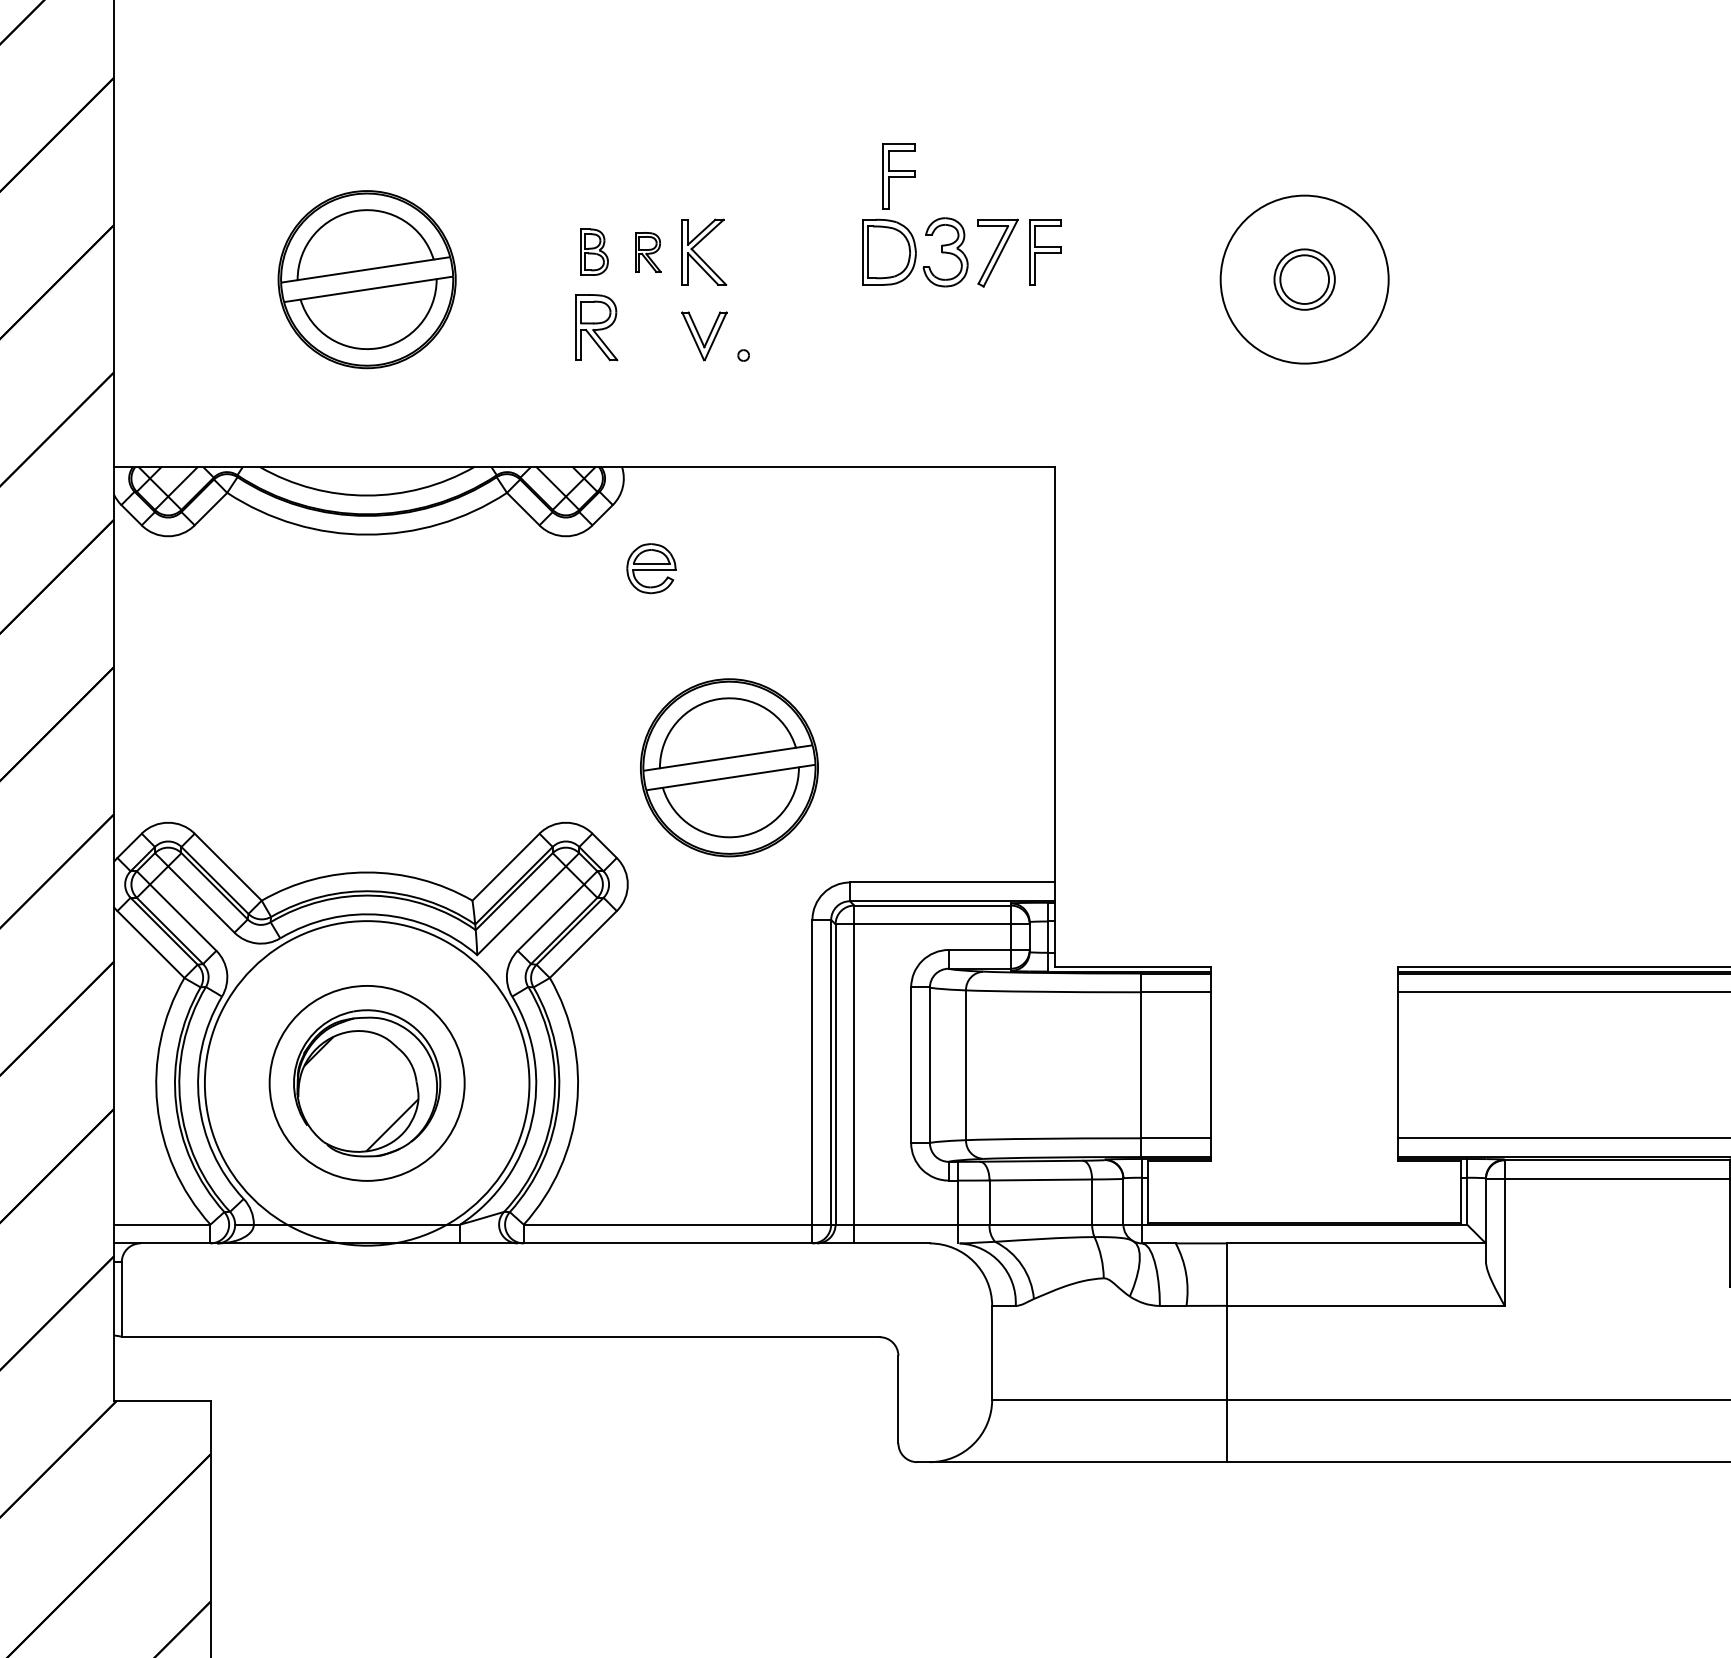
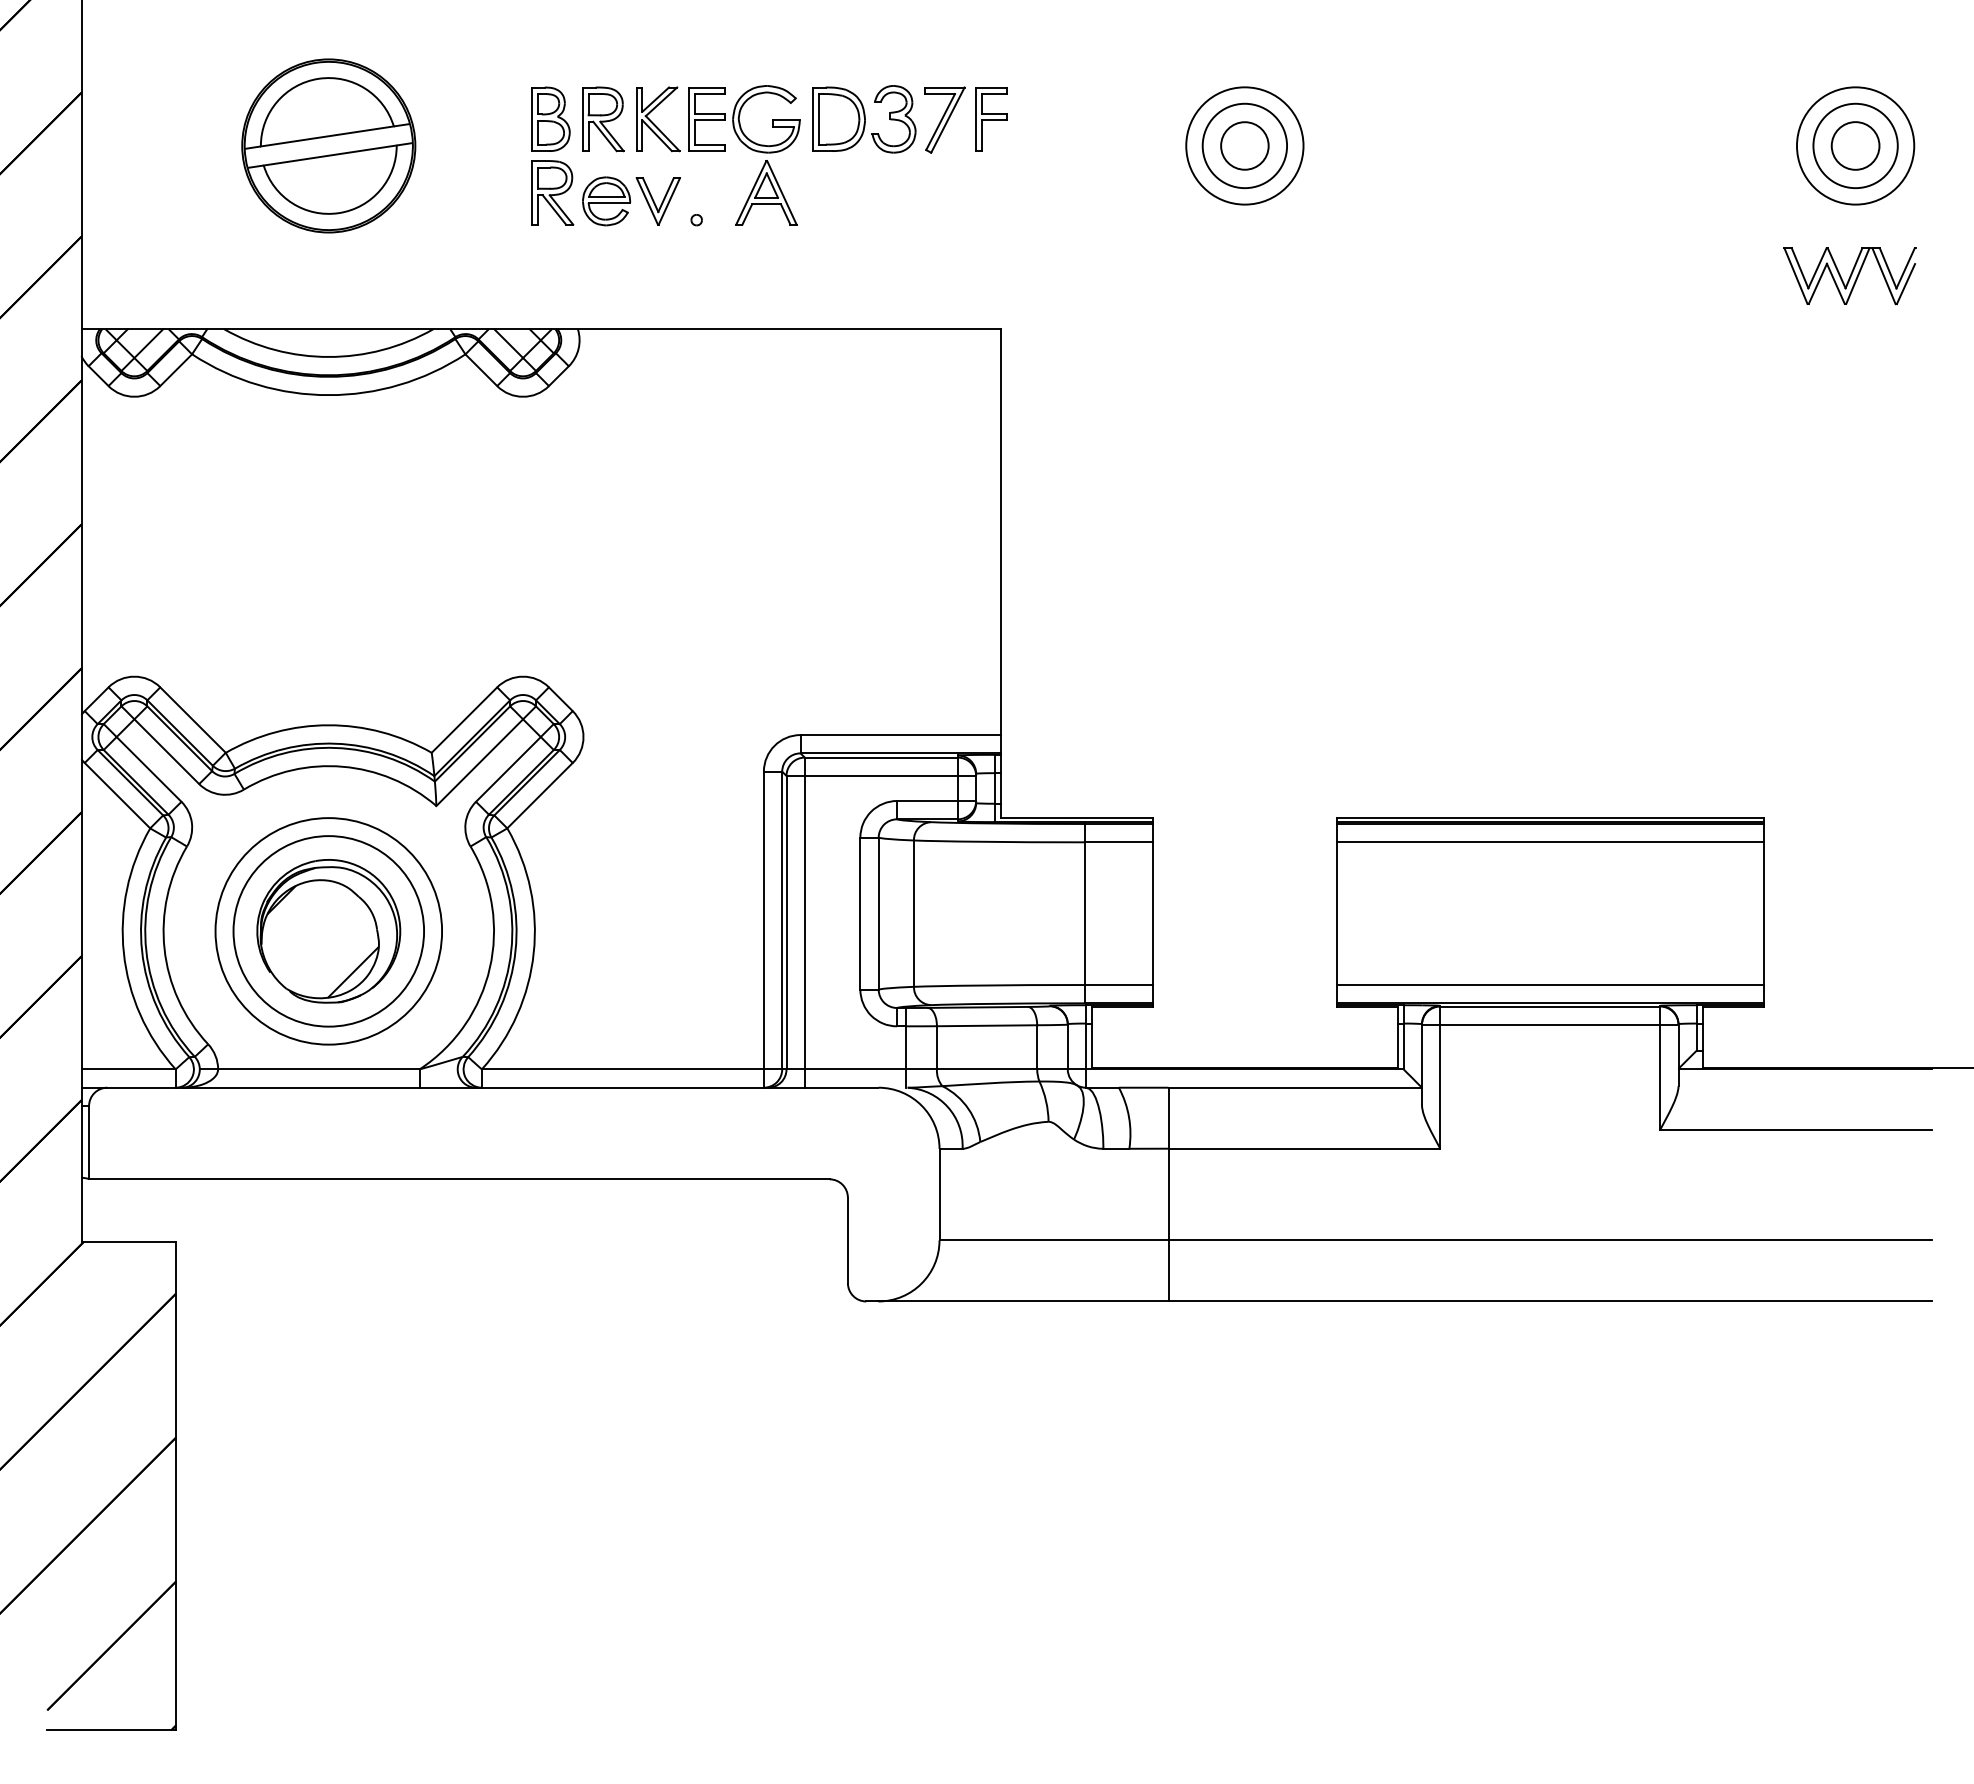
part: (899, 176) -> (848, 45), removed
part: (594, 251) -> (550, 118), size x1.43
part: (648, 252) -> (603, 119), size x1.67
circle: (1304, 279) -> (1244, 145), size x0.71
circle: (1304, 279) -> (1244, 145), size x1.43
part: (797, 283) -> (749, 149), added
part: (651, 568) -> (606, 201), moved
part: (729, 767) -> (682, 622), removed
circle: (366, 1083) -> (328, 931), size x0.71

